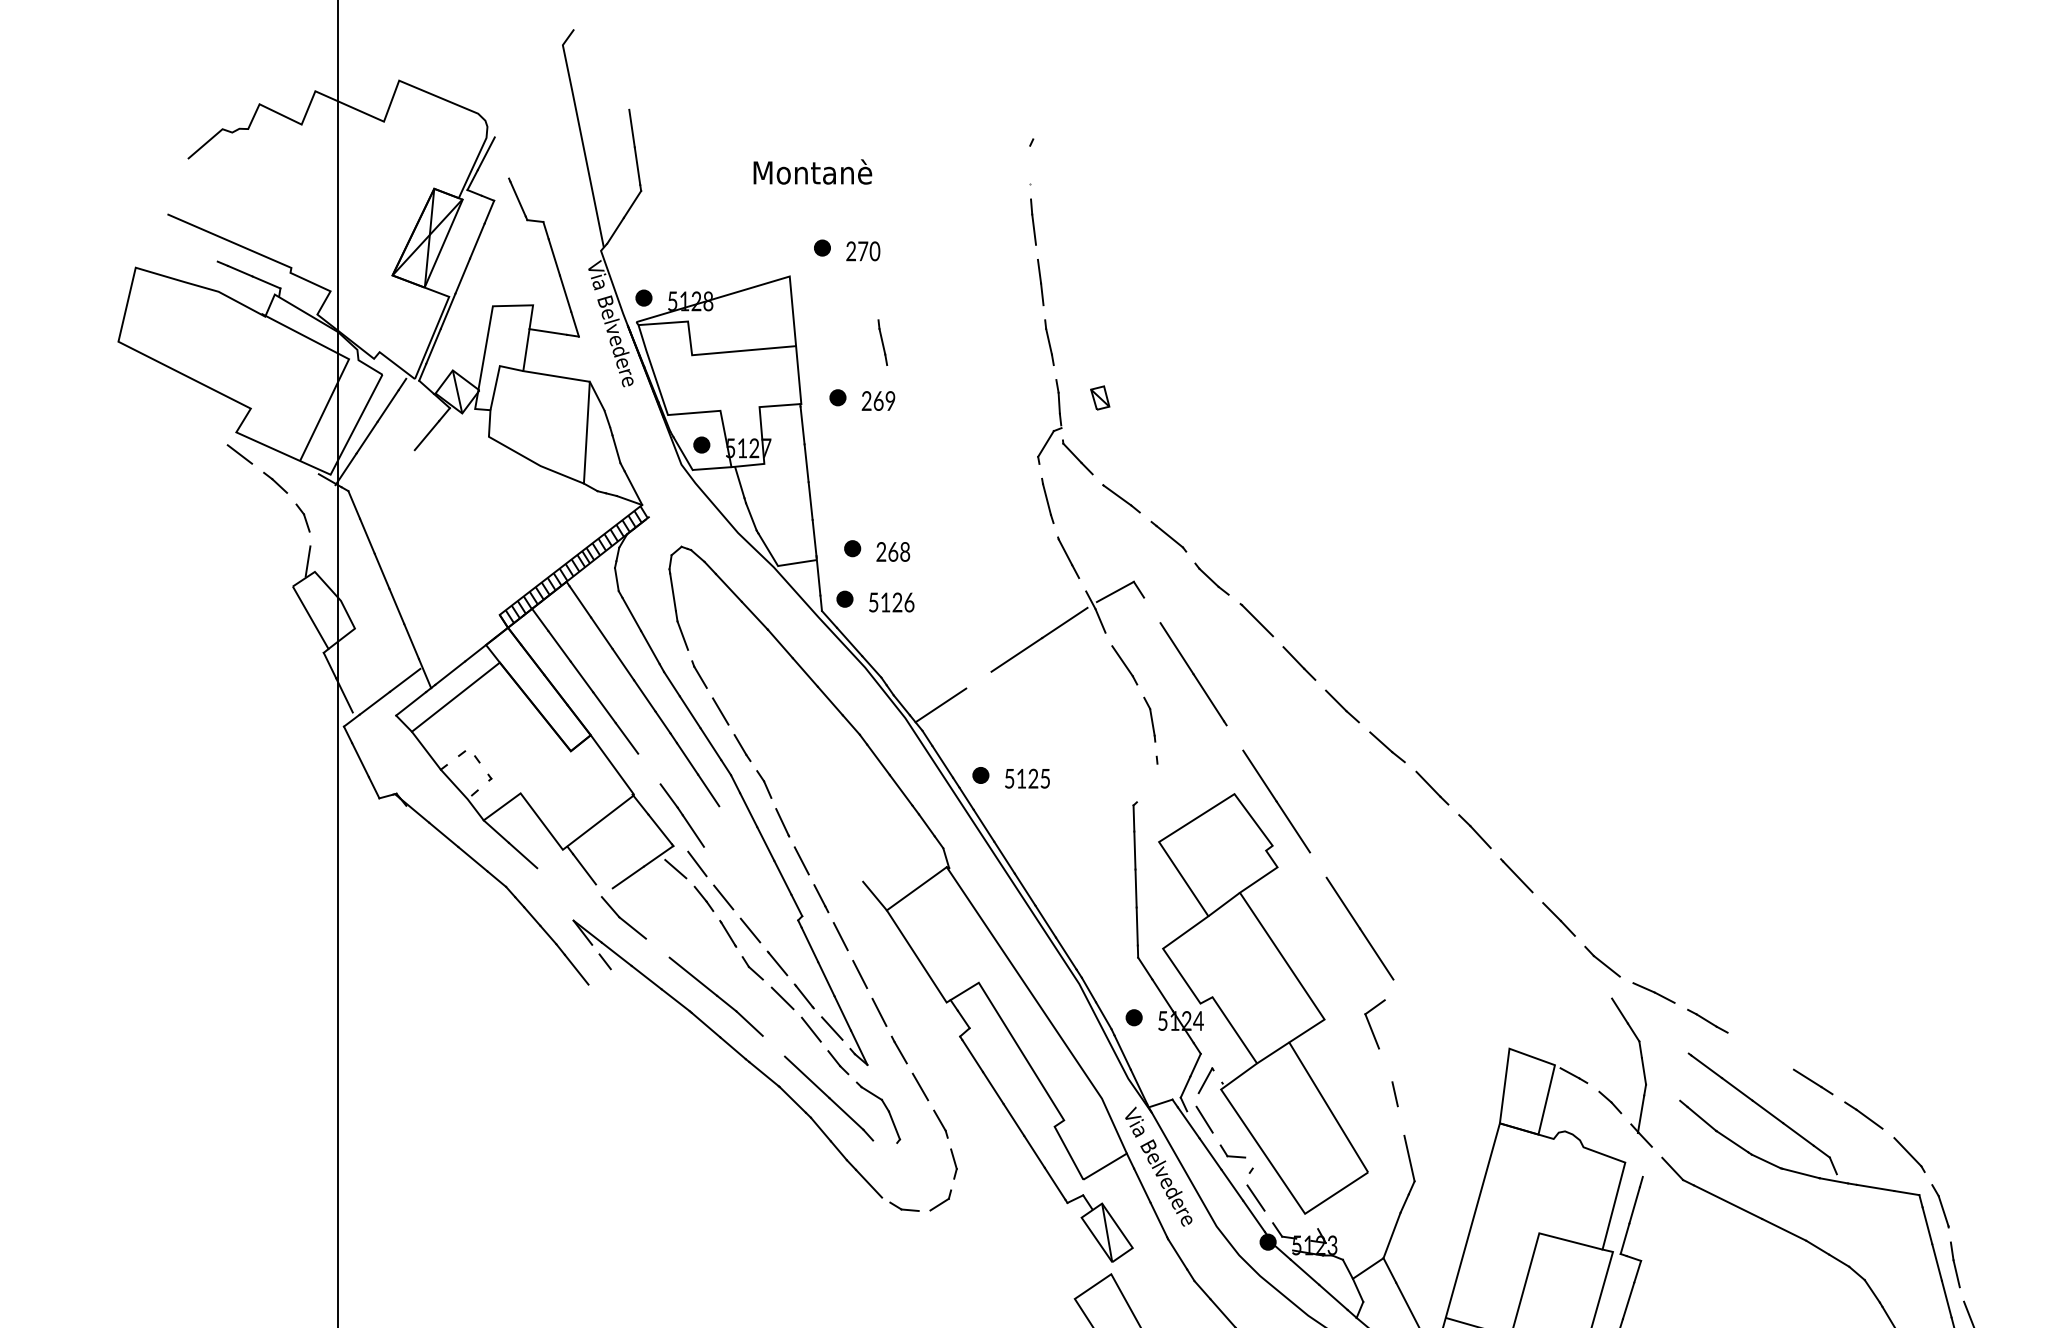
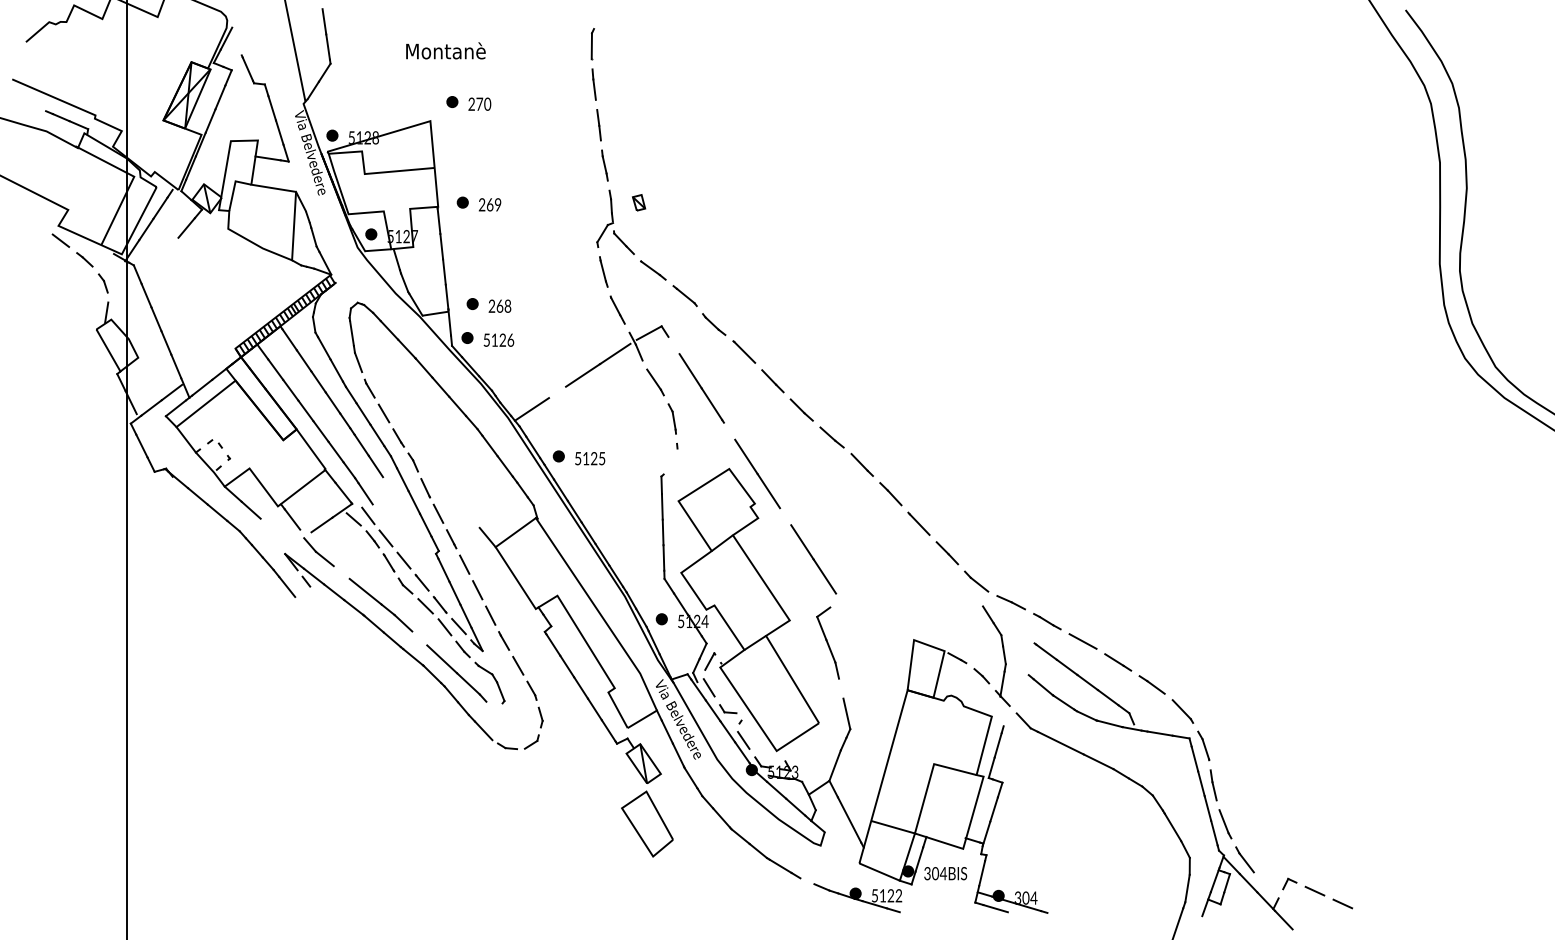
line: (1029, 165) -> (591, 46), added
line: (882, 342) -> (492, 165), removed
line: (648, 768) -> (335, 451), added
line: (1760, 1050) -> (1082, 641), added
line: (1385, 1064) -> (830, 650), added

